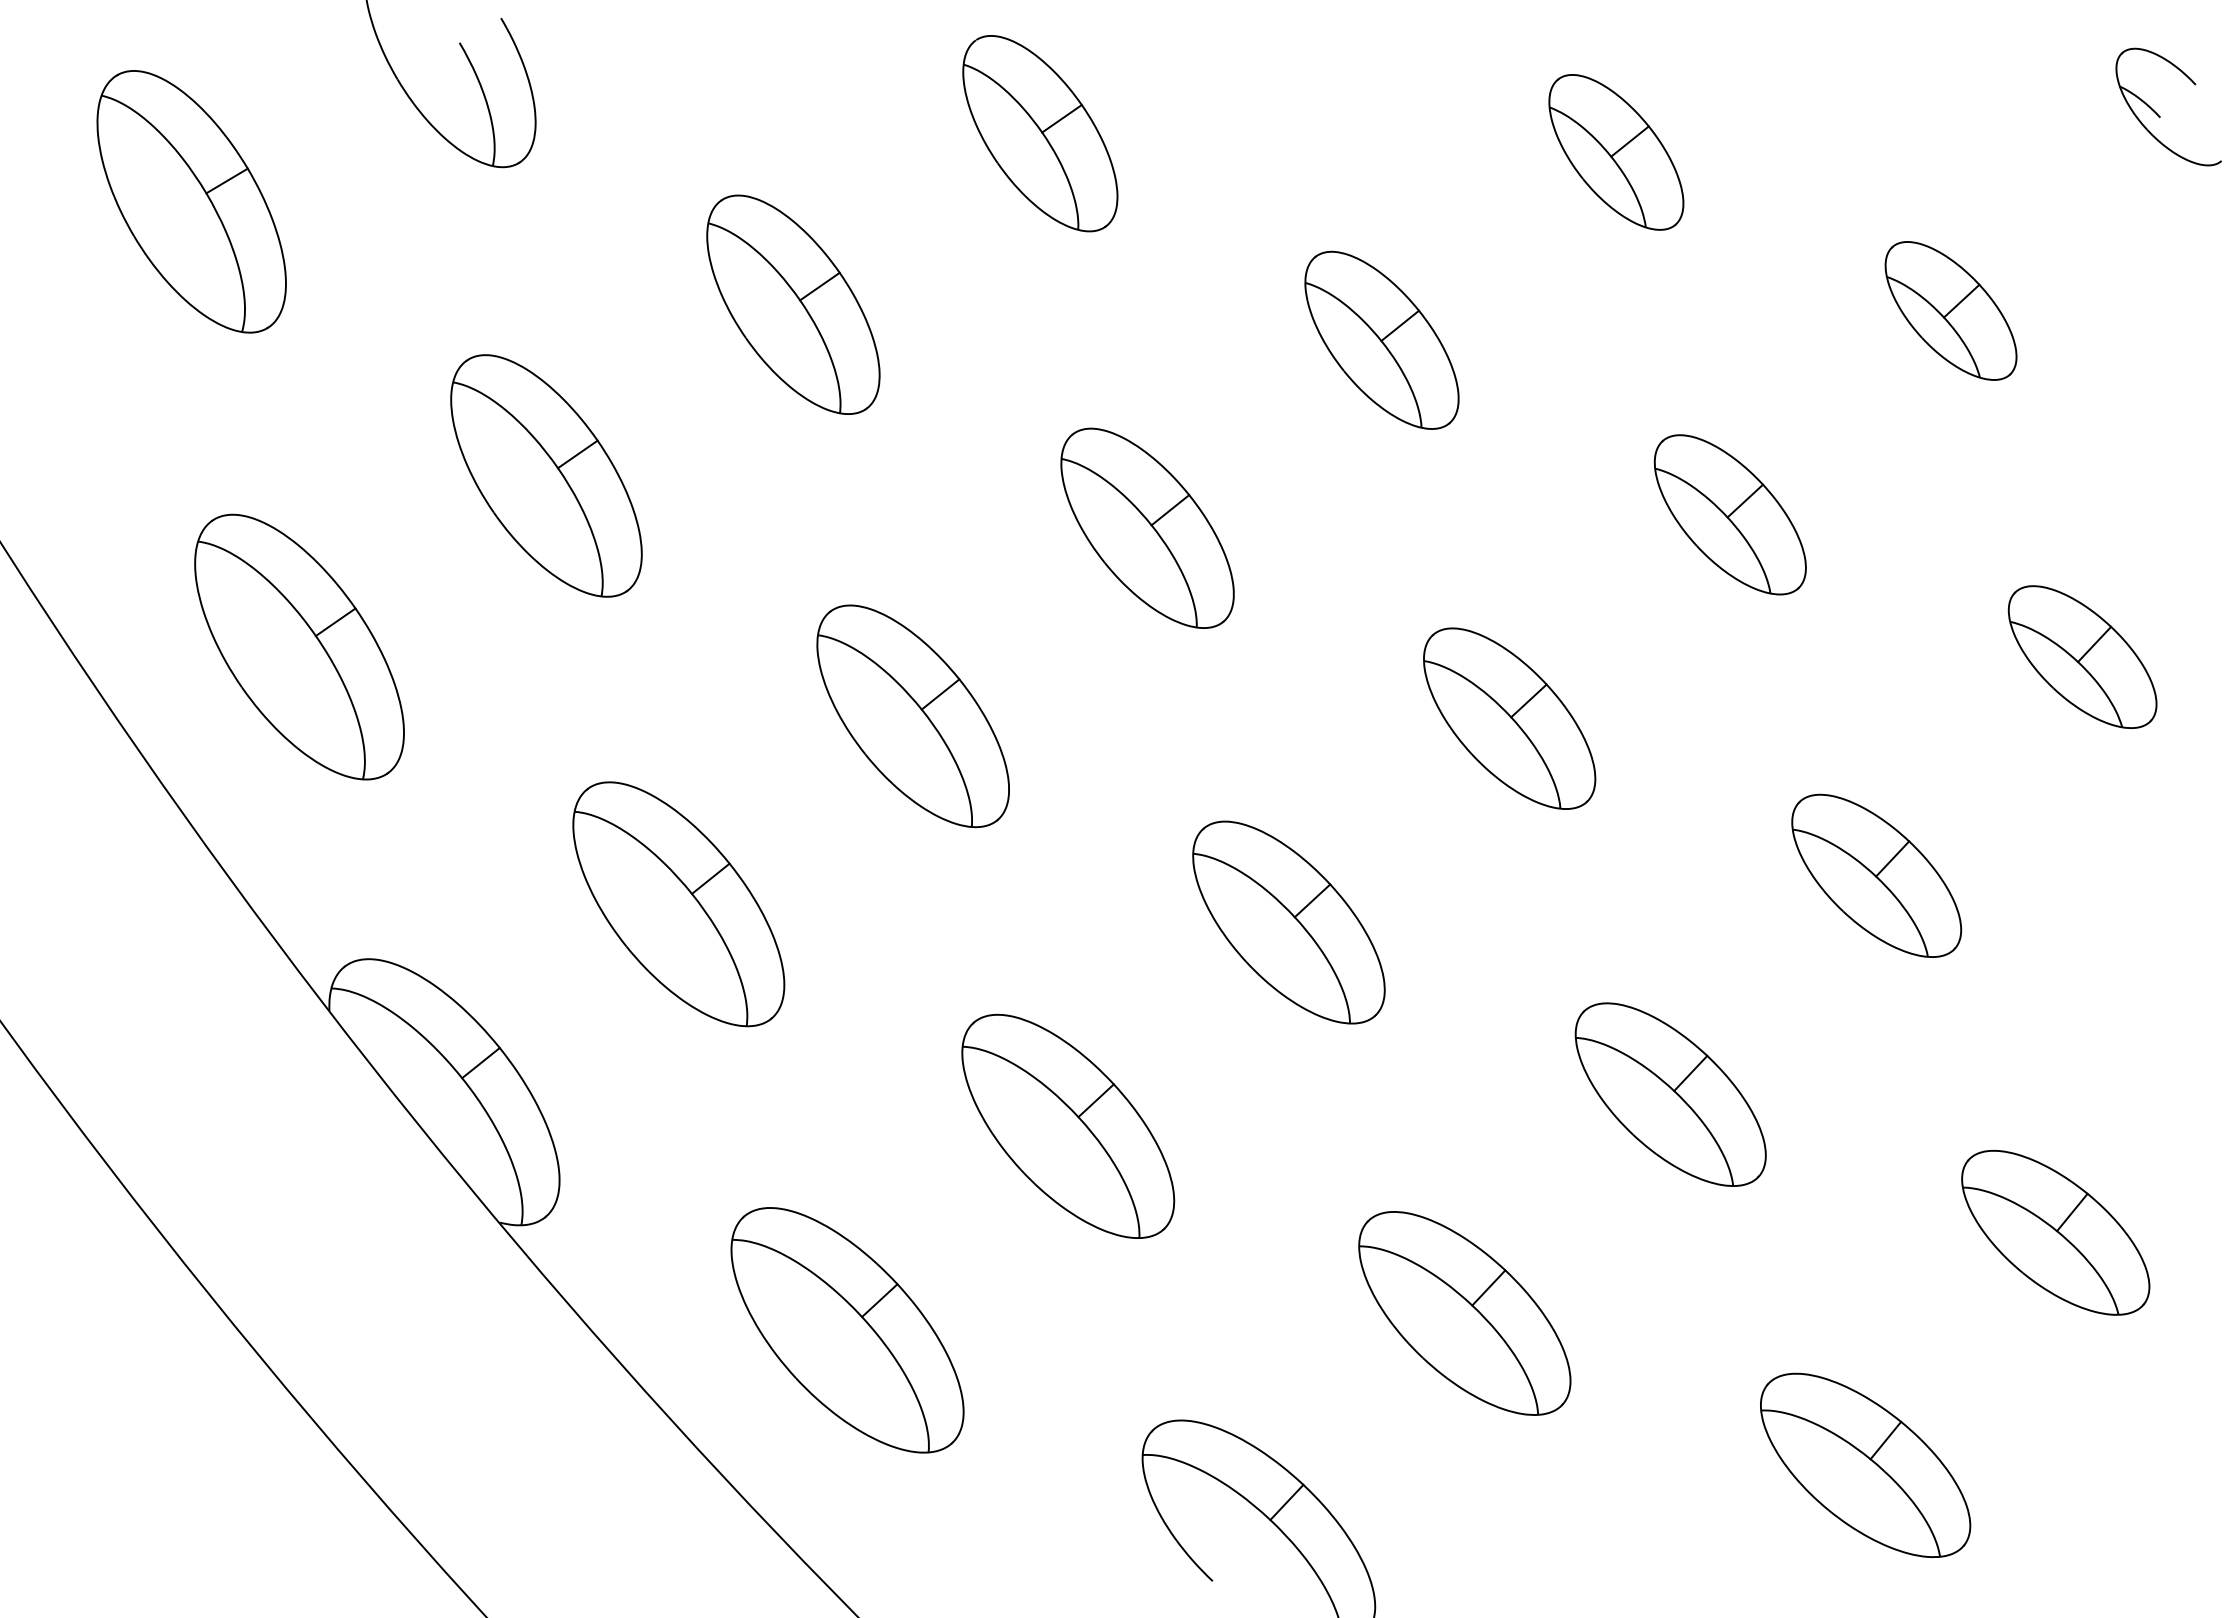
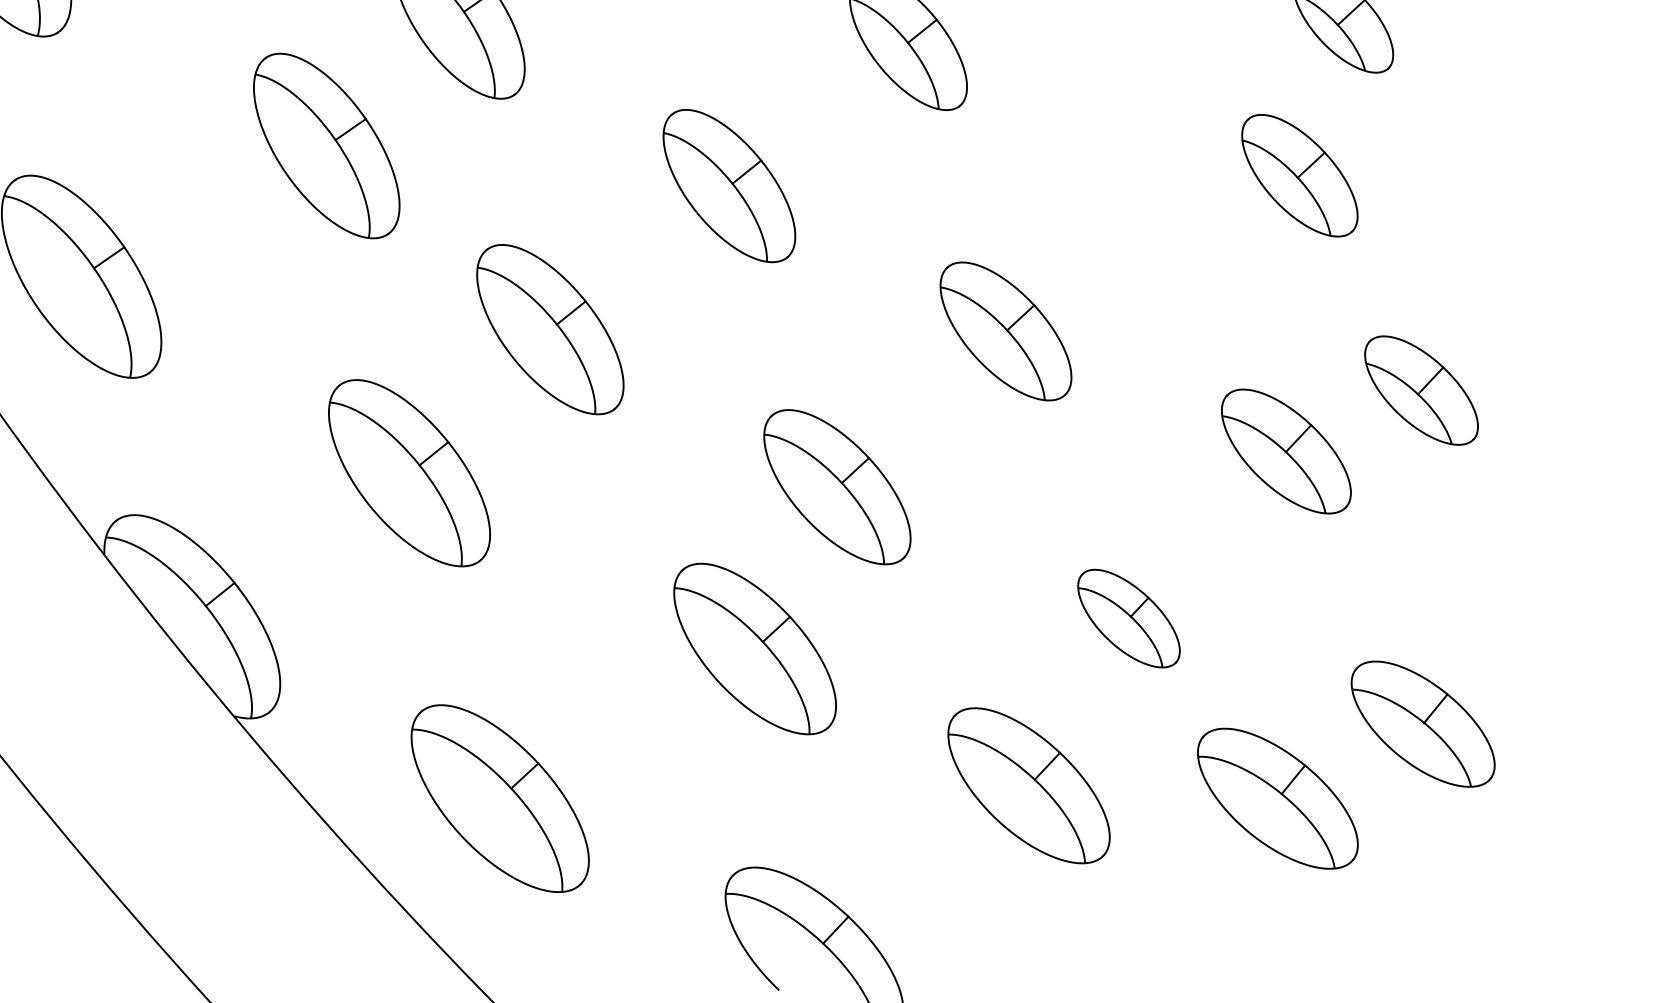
part: (546, 475) -> (326, 145), moved
part: (1729, 514) -> (1299, 175), moved
part: (2082, 656) -> (1421, 390), moved
part: (678, 904) -> (409, 473), moved
part: (1670, 1094) -> (1128, 618), size x0.7
part: (1068, 1126) -> (755, 649), moved
part: (1464, 1313) -> (1028, 785), moved
part: (1865, 1464) -> (1277, 798), moved

